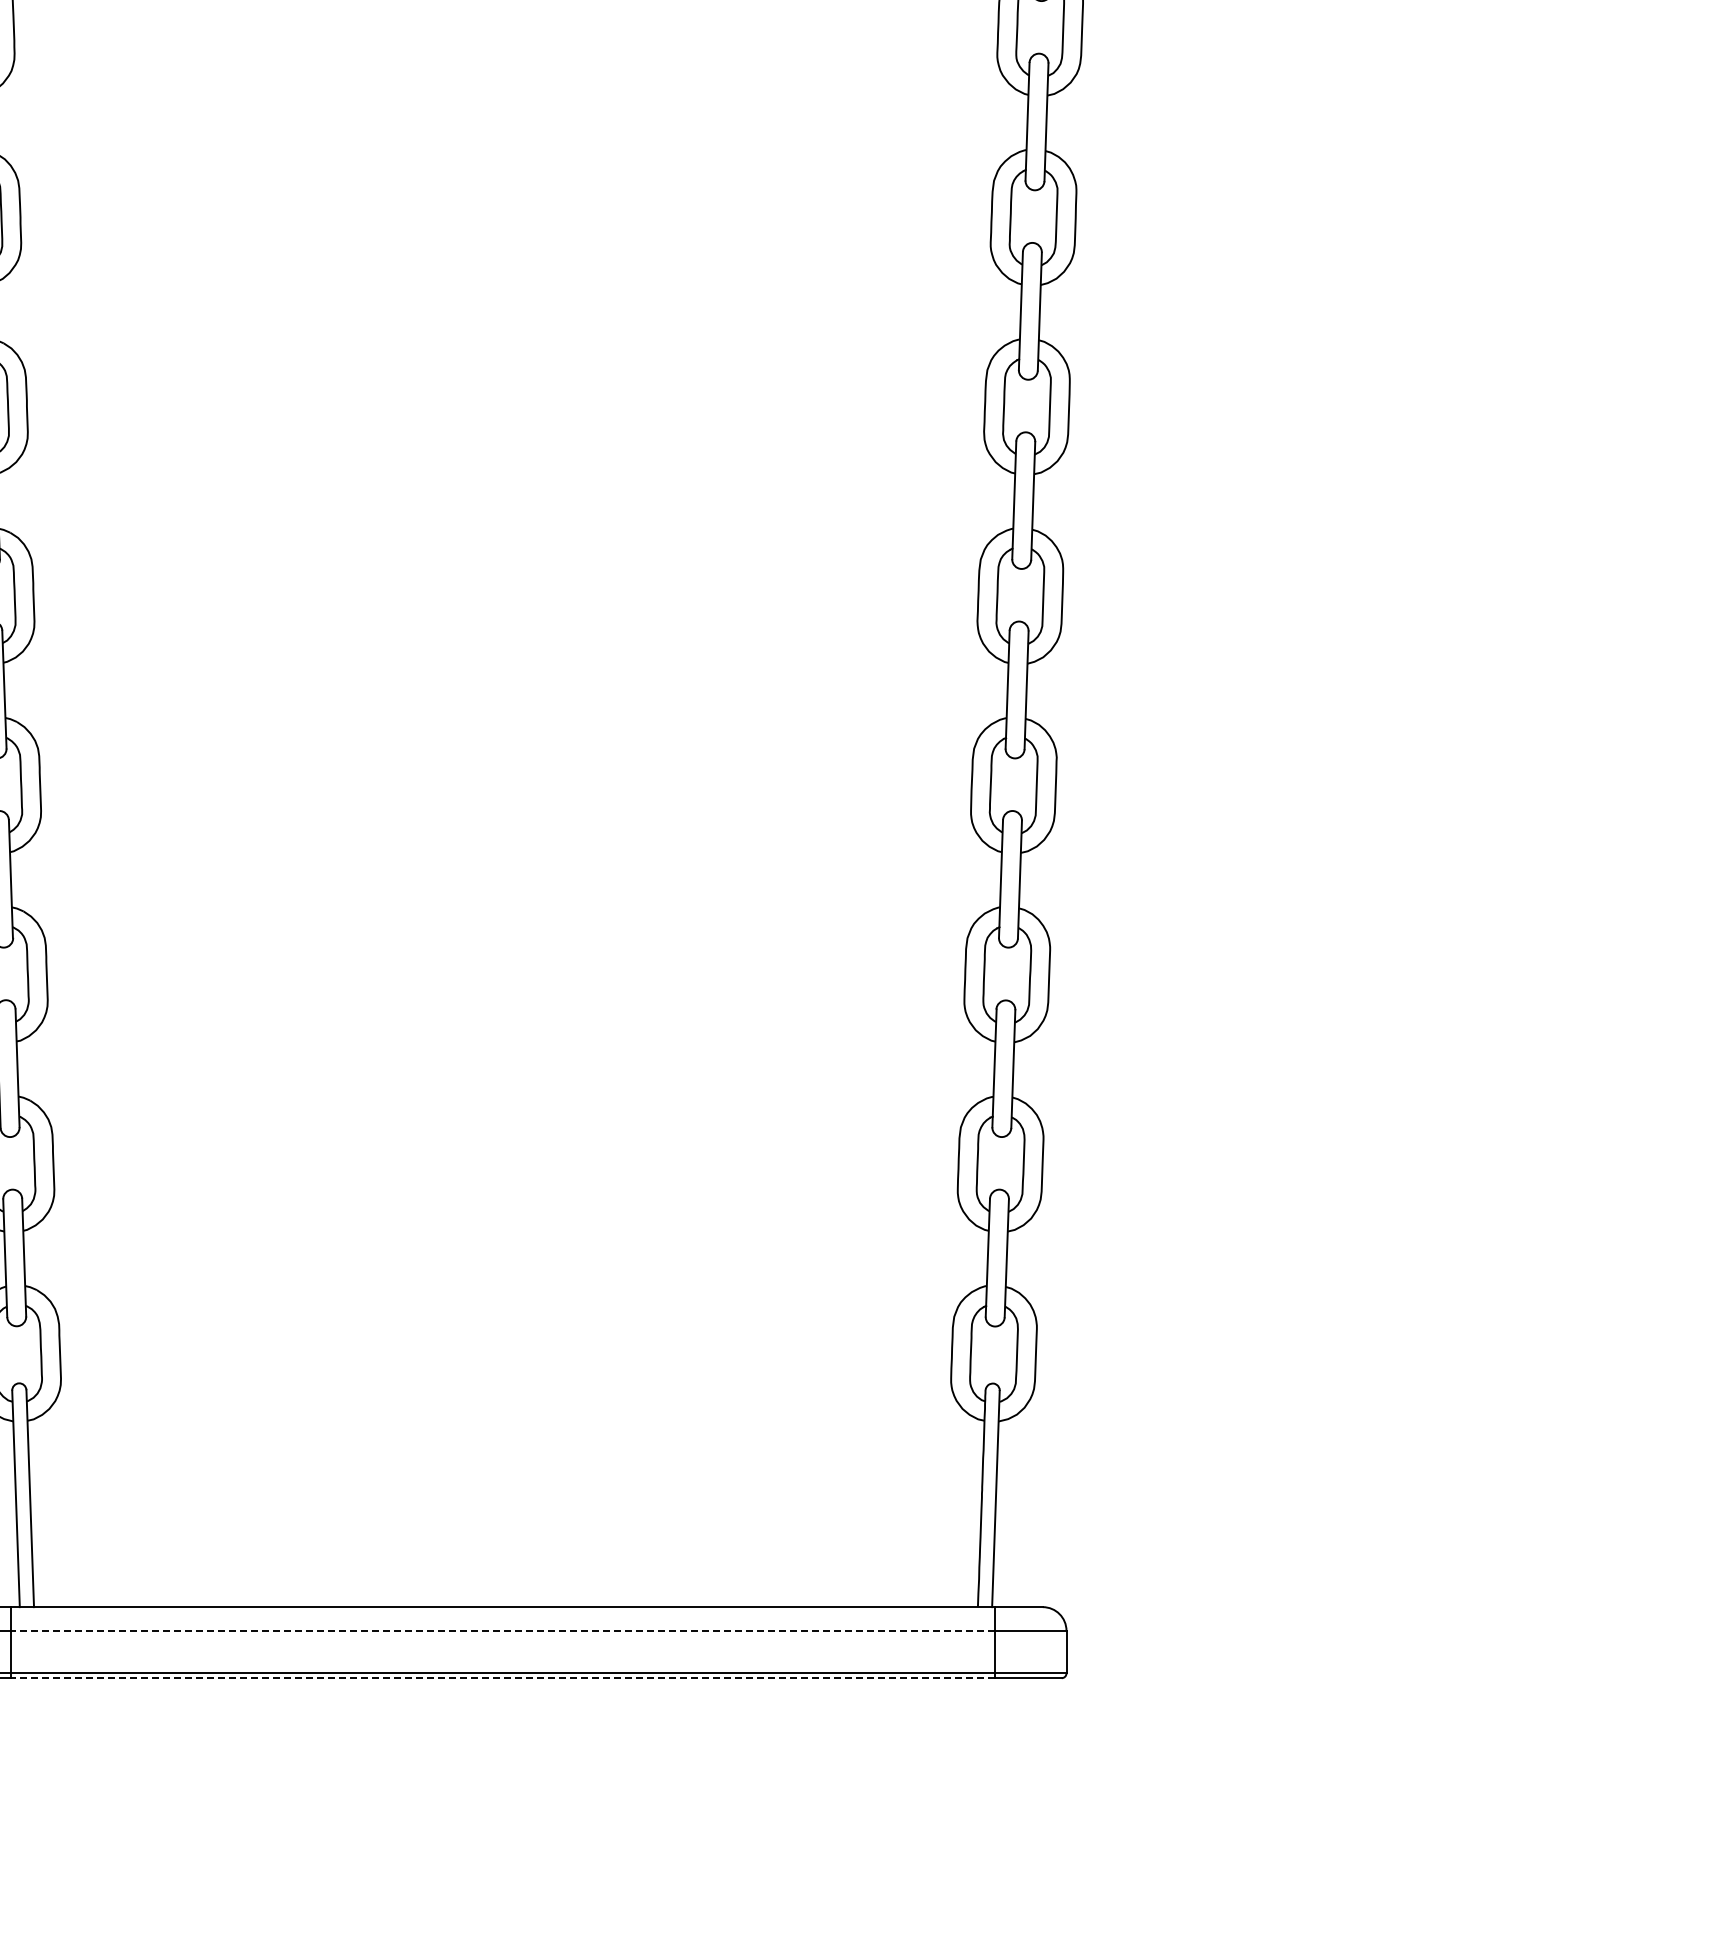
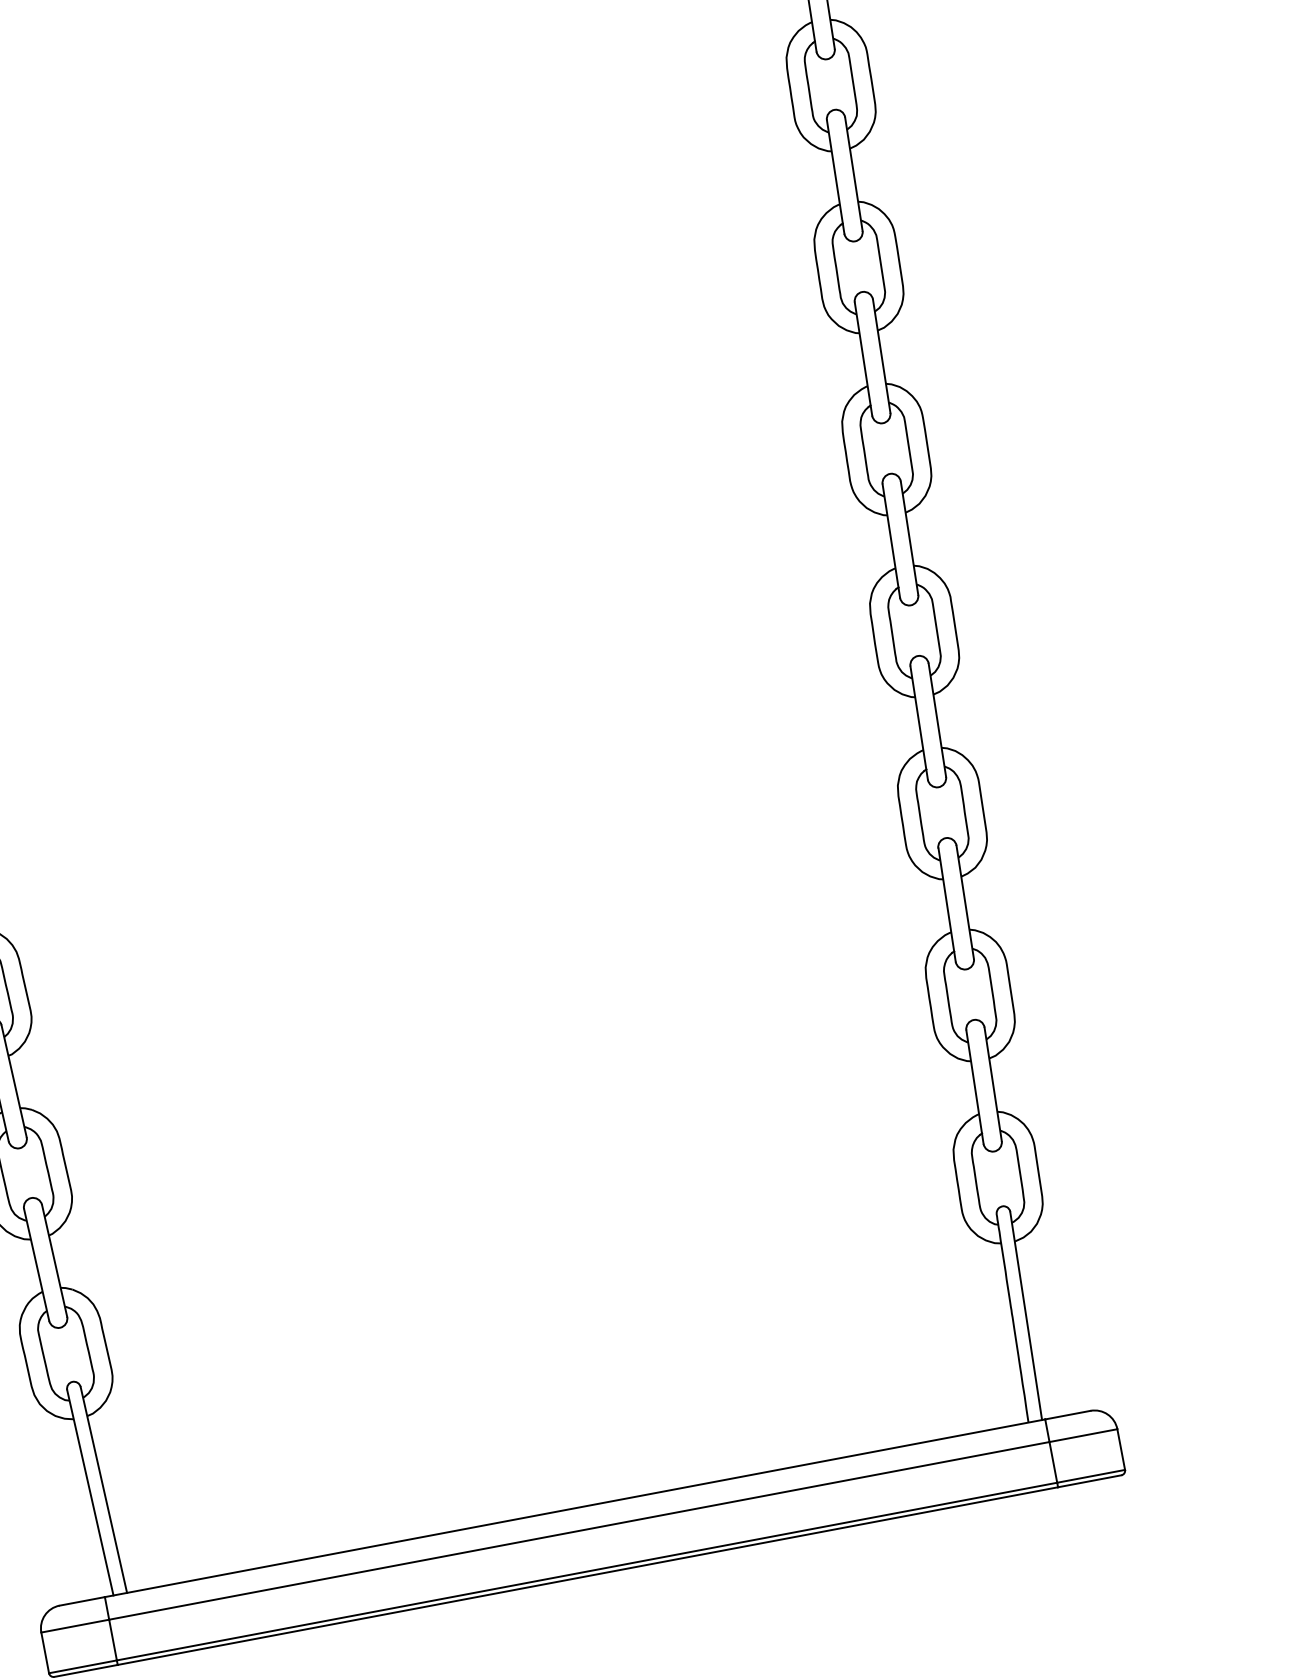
line: (502, 1630) -> (578, 1530), dashed -> solid
line: (502, 1678) -> (587, 1576), dashed -> solid

